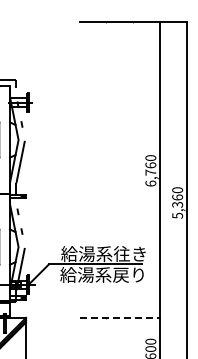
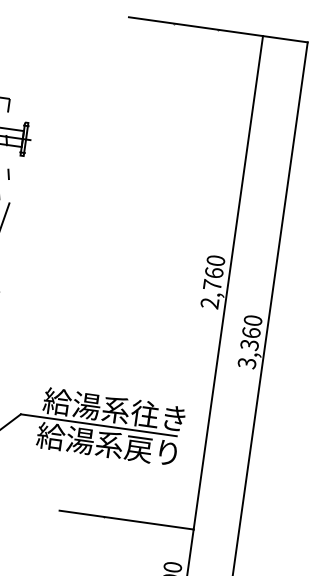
text: (150, 183) -> (209, 303), 6,760 -> 2,760
text: (176, 215) -> (245, 362), 5,360 -> 3,360
line: (120, 317) -> (127, 519), dashed -> solid

